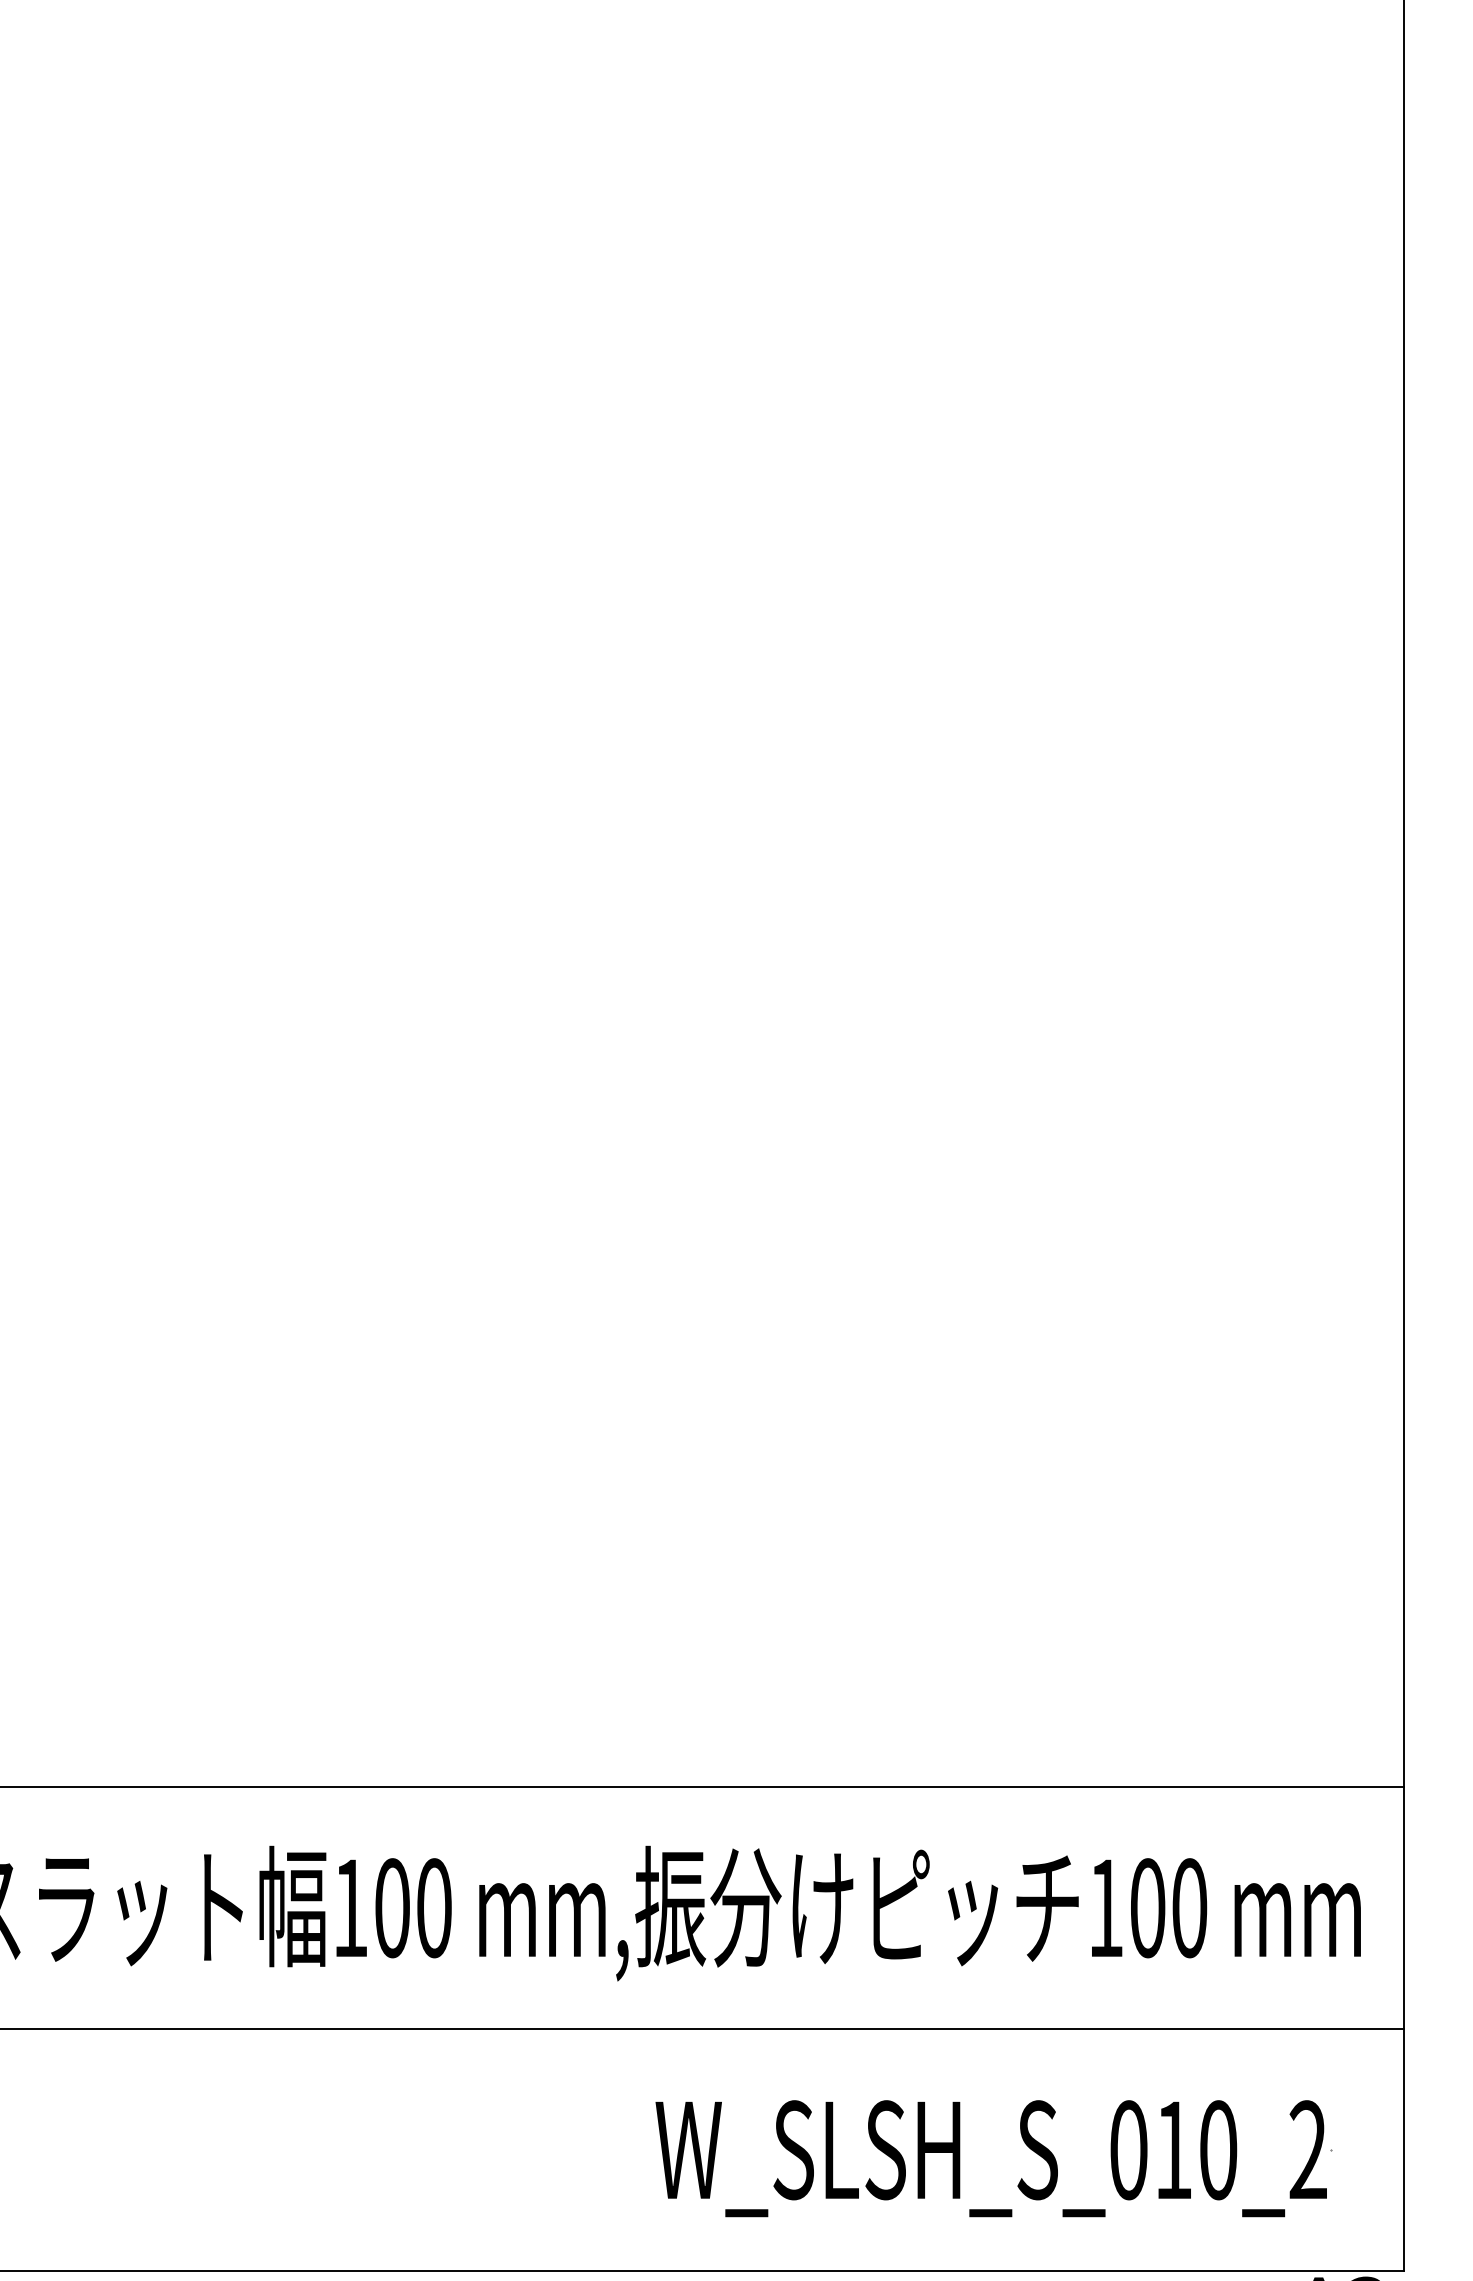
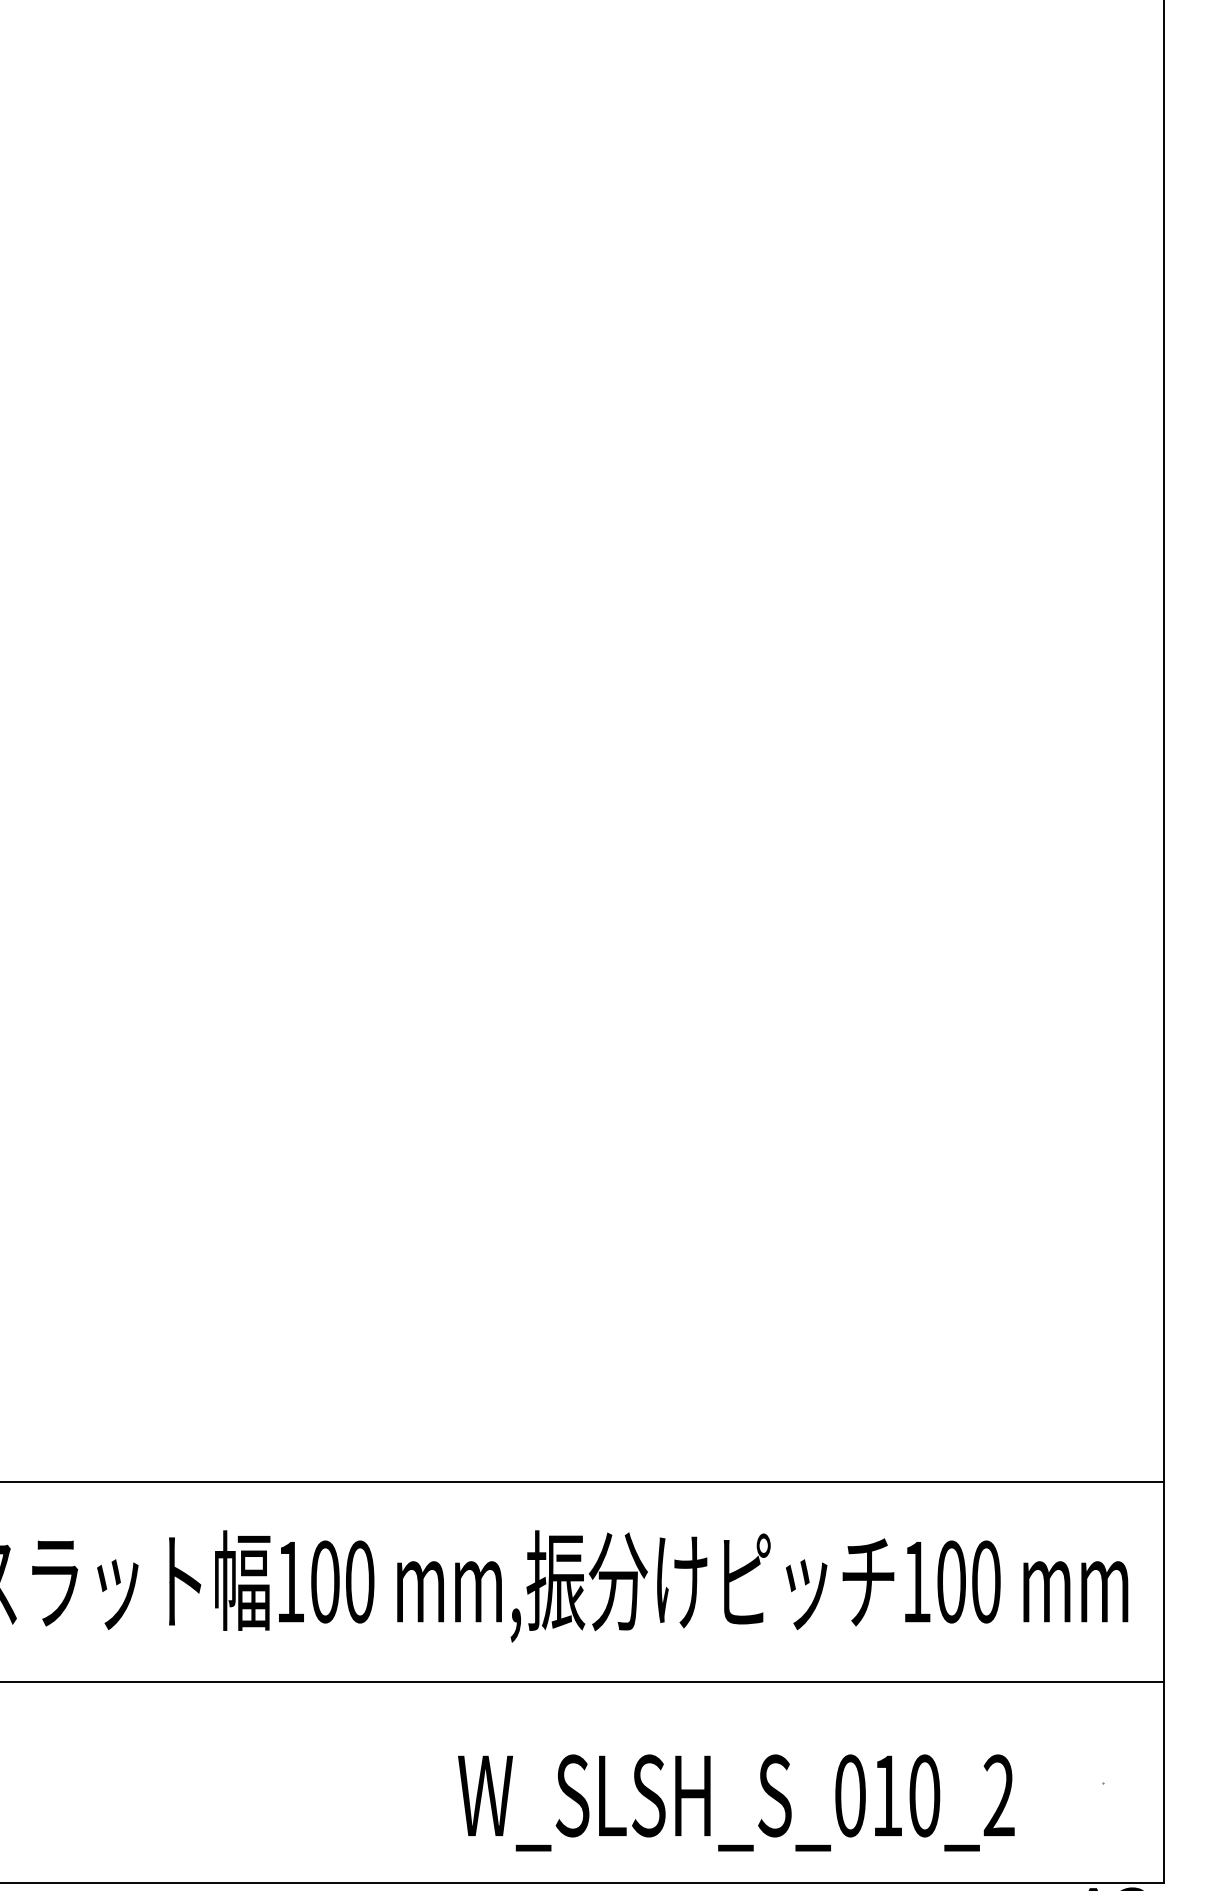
text: (990, 2158) -> (735, 1802), moved

